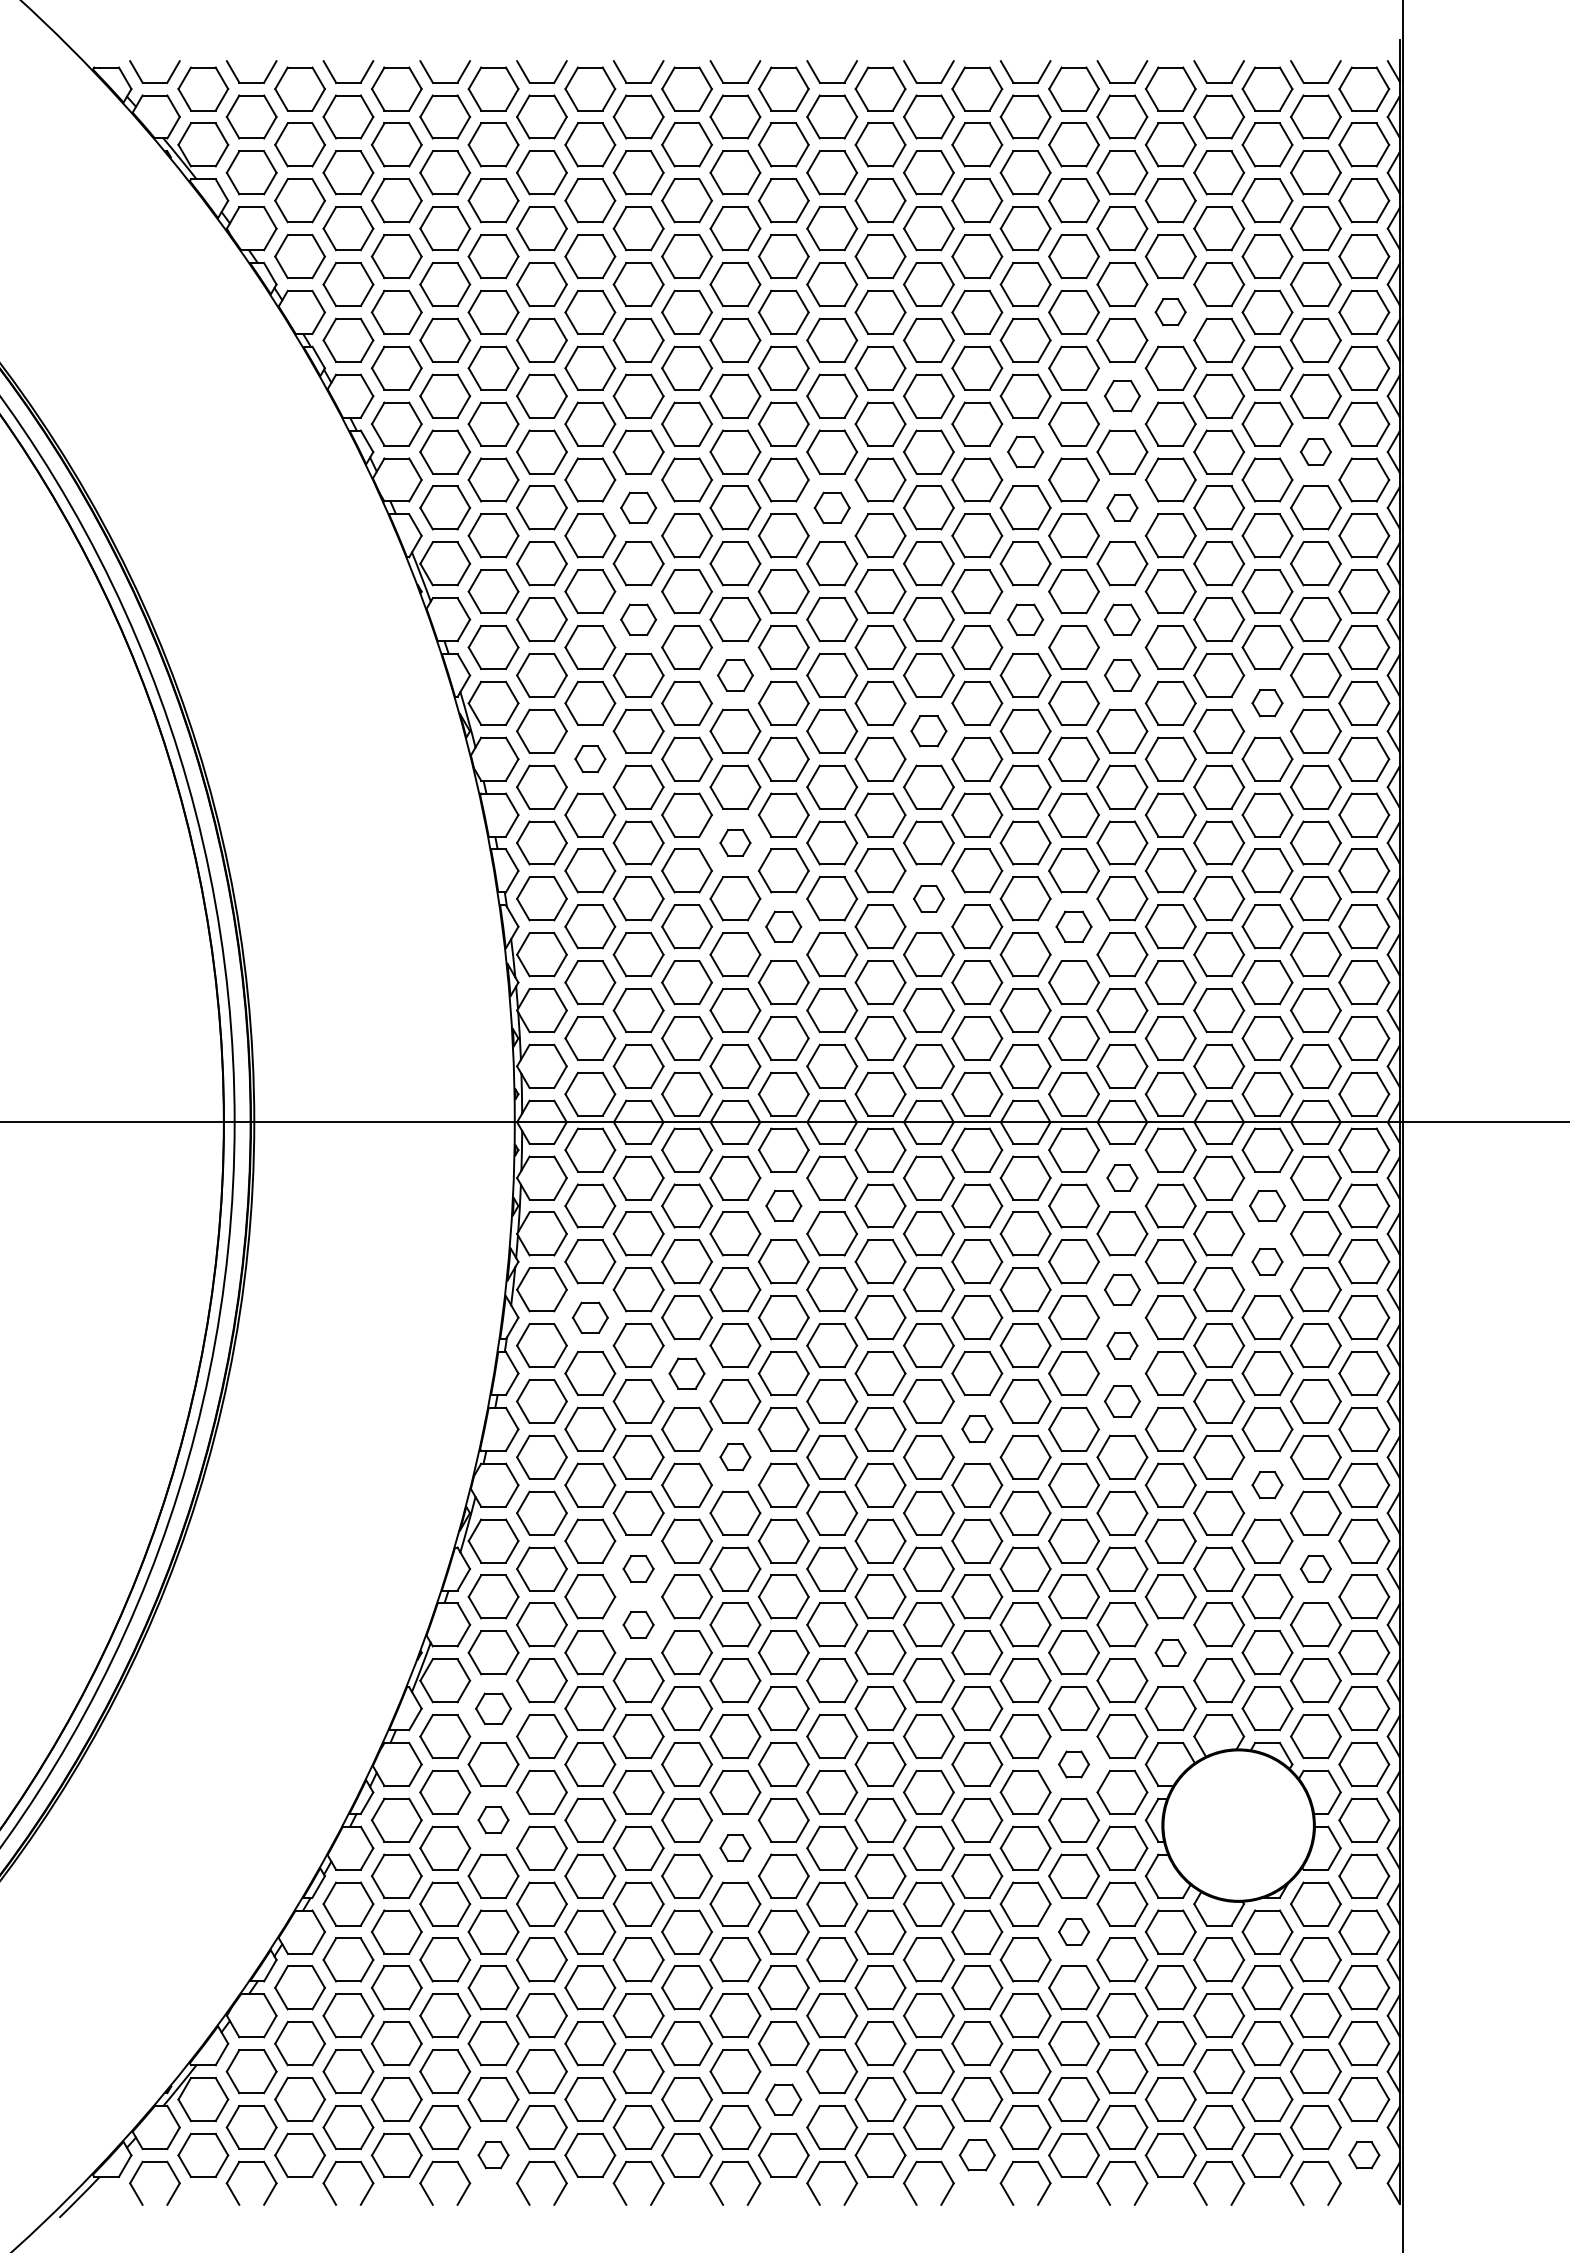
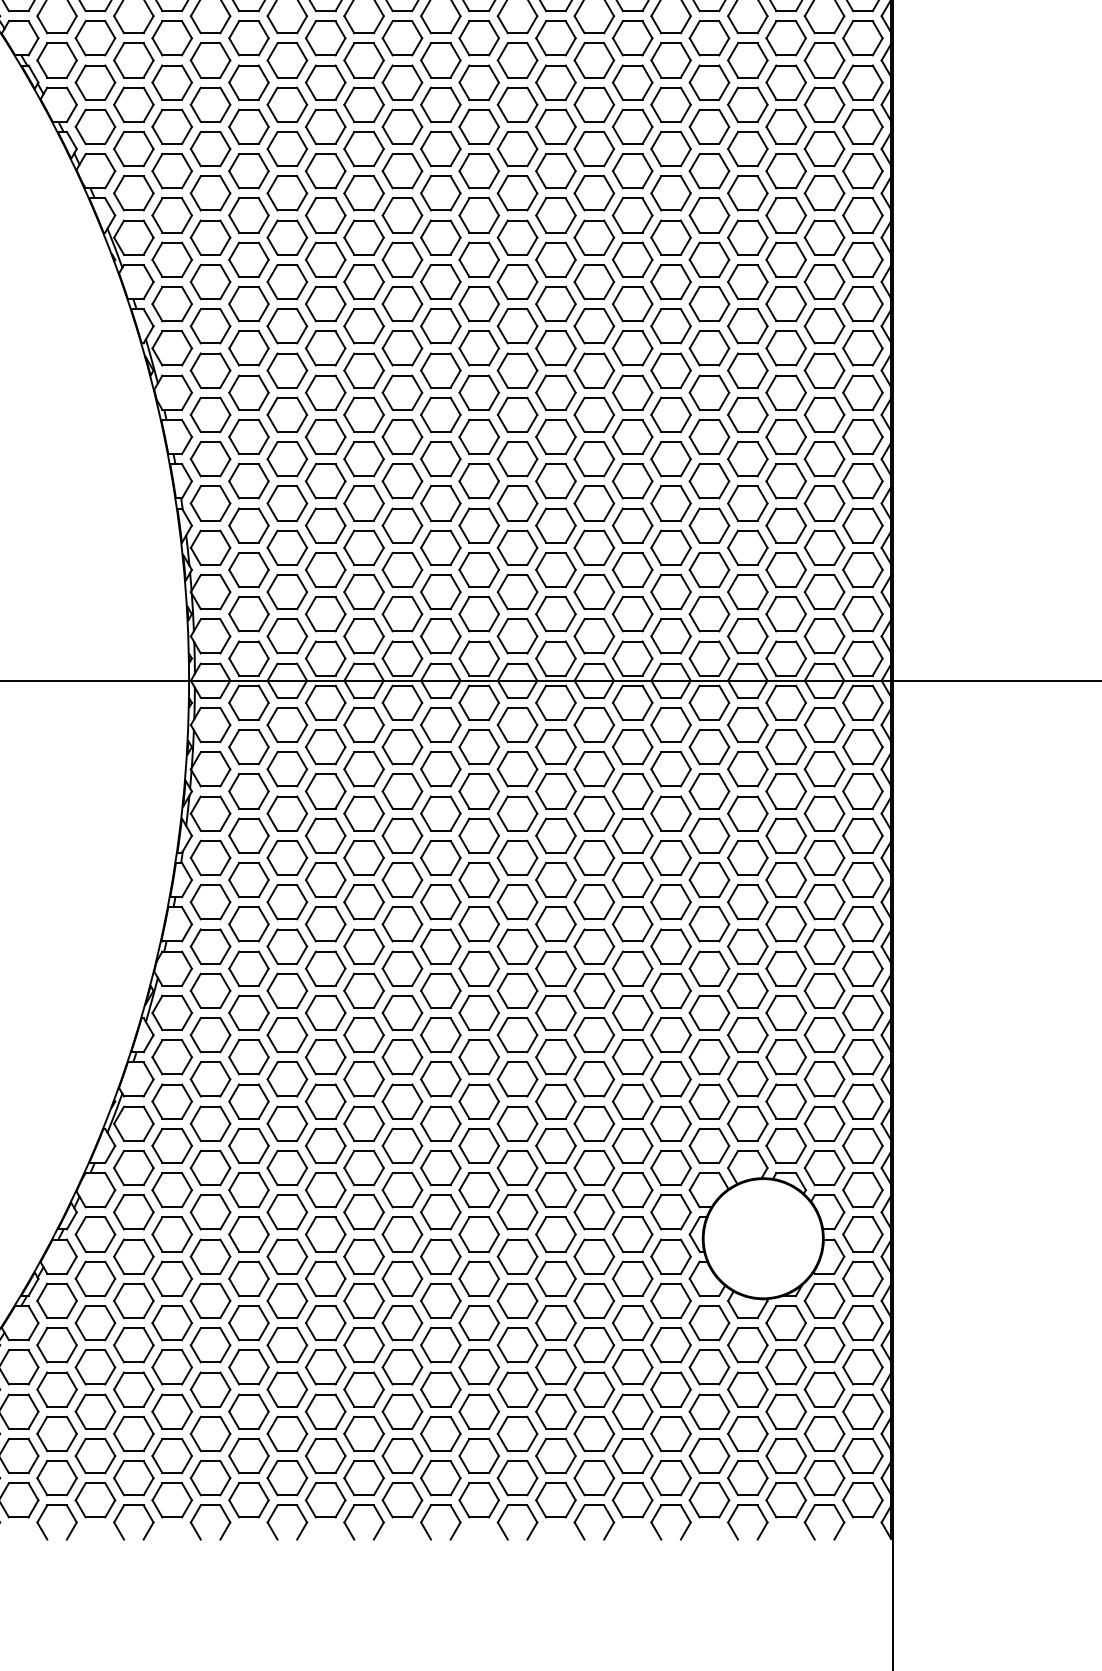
part: (1170, 311) -> (709, 37), size x1.67
part: (1122, 395) -> (671, 104), size x1.43
part: (1025, 451) -> (594, 148), size x1.43
part: (1315, 451) -> (824, 148), size x1.67
part: (638, 507) -> (287, 193), size x1.43
part: (832, 507) -> (441, 193), size x1.43
part: (1122, 507) -> (671, 193), size x1.67
part: (638, 619) -> (287, 281), size x1.43
part: (1025, 619) -> (594, 281), size x1.43
part: (1122, 619) -> (671, 281), size x1.43
part: (735, 675) -> (364, 326), size x1.43
part: (1122, 675) -> (671, 326), size x1.43
part: (1267, 702) -> (786, 347), size x1.67
part: (928, 730) -> (517, 369), size x1.43
part: (590, 758) -> (249, 392), size x1.67
part: (735, 842) -> (364, 458), size x1.67
part: (928, 898) -> (517, 503), size x1.67
part: (783, 926) -> (402, 525), size x1.43
part: (1073, 926) -> (632, 525), size x1.43
part: (1122, 1177) -> (671, 724), size x1.67
part: (783, 1205) -> (402, 746), size x1.43
part: (1267, 1205) -> (786, 746), size x1.43
part: (1267, 1261) -> (786, 791), size x1.67
part: (1122, 1289) -> (671, 813), size x1.43
part: (590, 1317) -> (249, 835), size x1.43
part: (1122, 1345) -> (671, 857), size x1.67
part: (686, 1373) -> (325, 880), size x1.43
part: (1122, 1401) -> (671, 902), size x1.43
part: (977, 1428) -> (556, 923), size x1.67
part: (735, 1456) -> (364, 945), size x1.67
part: (1267, 1484) -> (786, 968), size x1.67
part: (638, 1568) -> (287, 1034), size x1.67
part: (1315, 1568) -> (824, 1034), size x1.67
part: (638, 1624) -> (287, 1079), size x1.67
part: (1170, 1652) -> (709, 1101), size x1.67
part: (493, 1708) -> (172, 1145), size x1.43
part: (1073, 1764) -> (632, 1190), size x1.67
part: (493, 1819) -> (172, 1233), size x1.67
part: (735, 1847) -> (364, 1256), size x1.67
part: (1073, 1931) -> (632, 1322), size x1.67
part: (783, 2099) -> (402, 1455), size x1.43
part: (493, 2154) -> (172, 1499), size x1.67
part: (977, 2154) -> (556, 1499), size x1.43
part: (1364, 2154) -> (863, 1499), size x1.67

